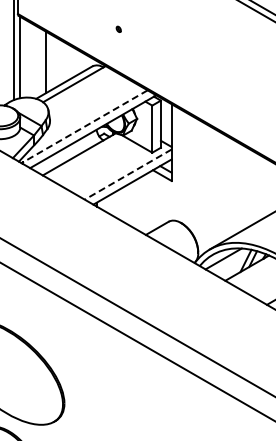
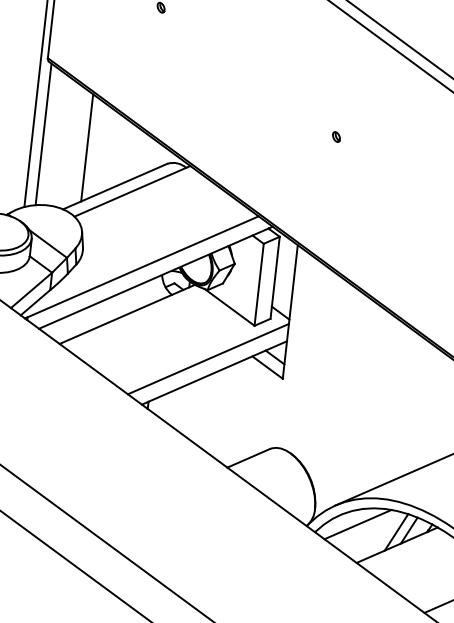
part: (118, 28) -> (336, 135), moved
line: (85, 126) -> (143, 267), dashed -> solid
line: (127, 174) -> (207, 358), dashed -> solid

